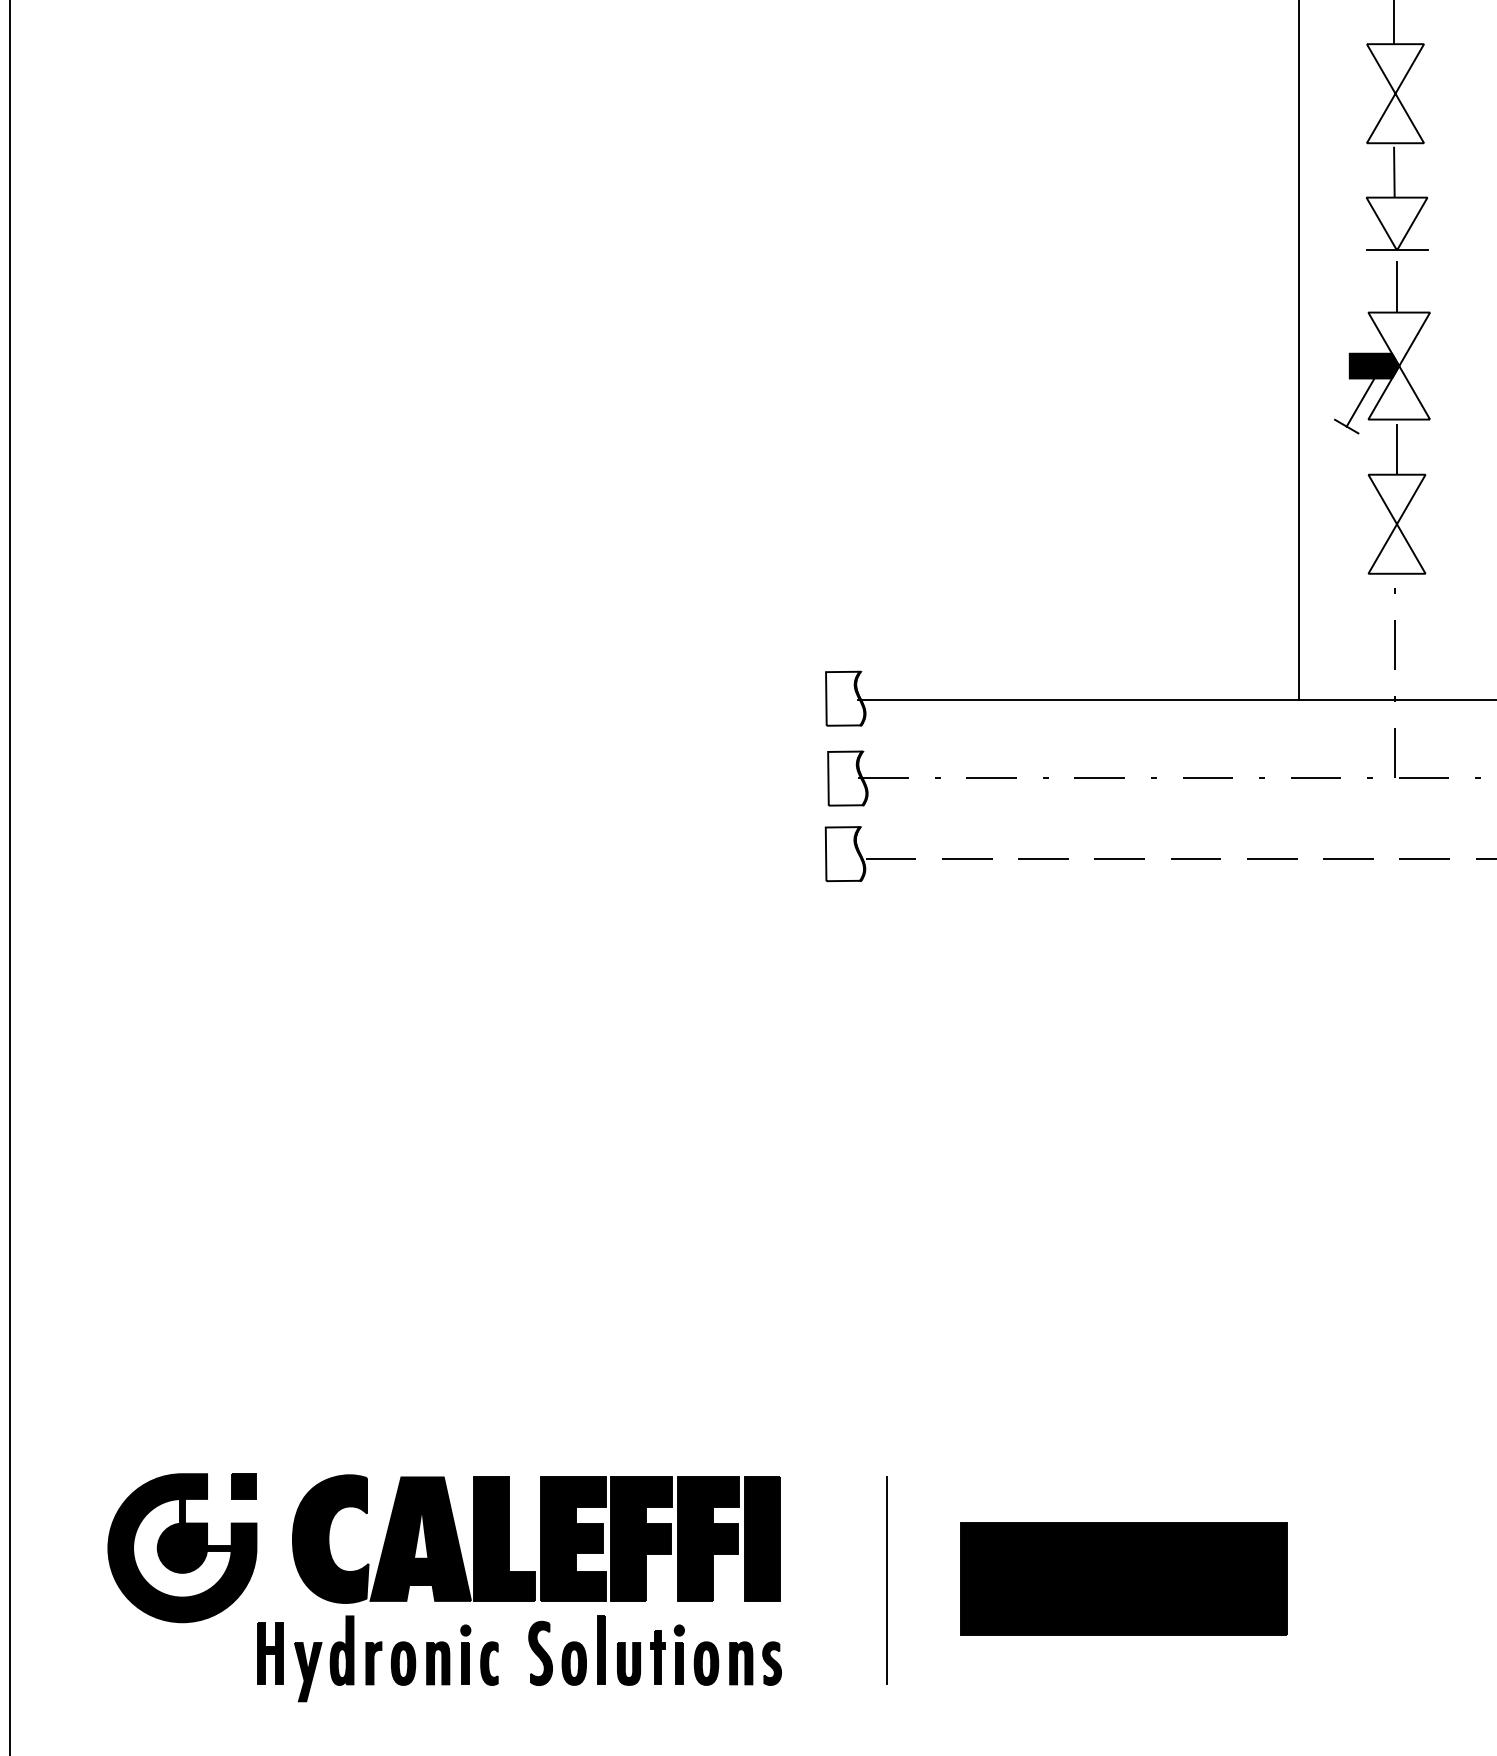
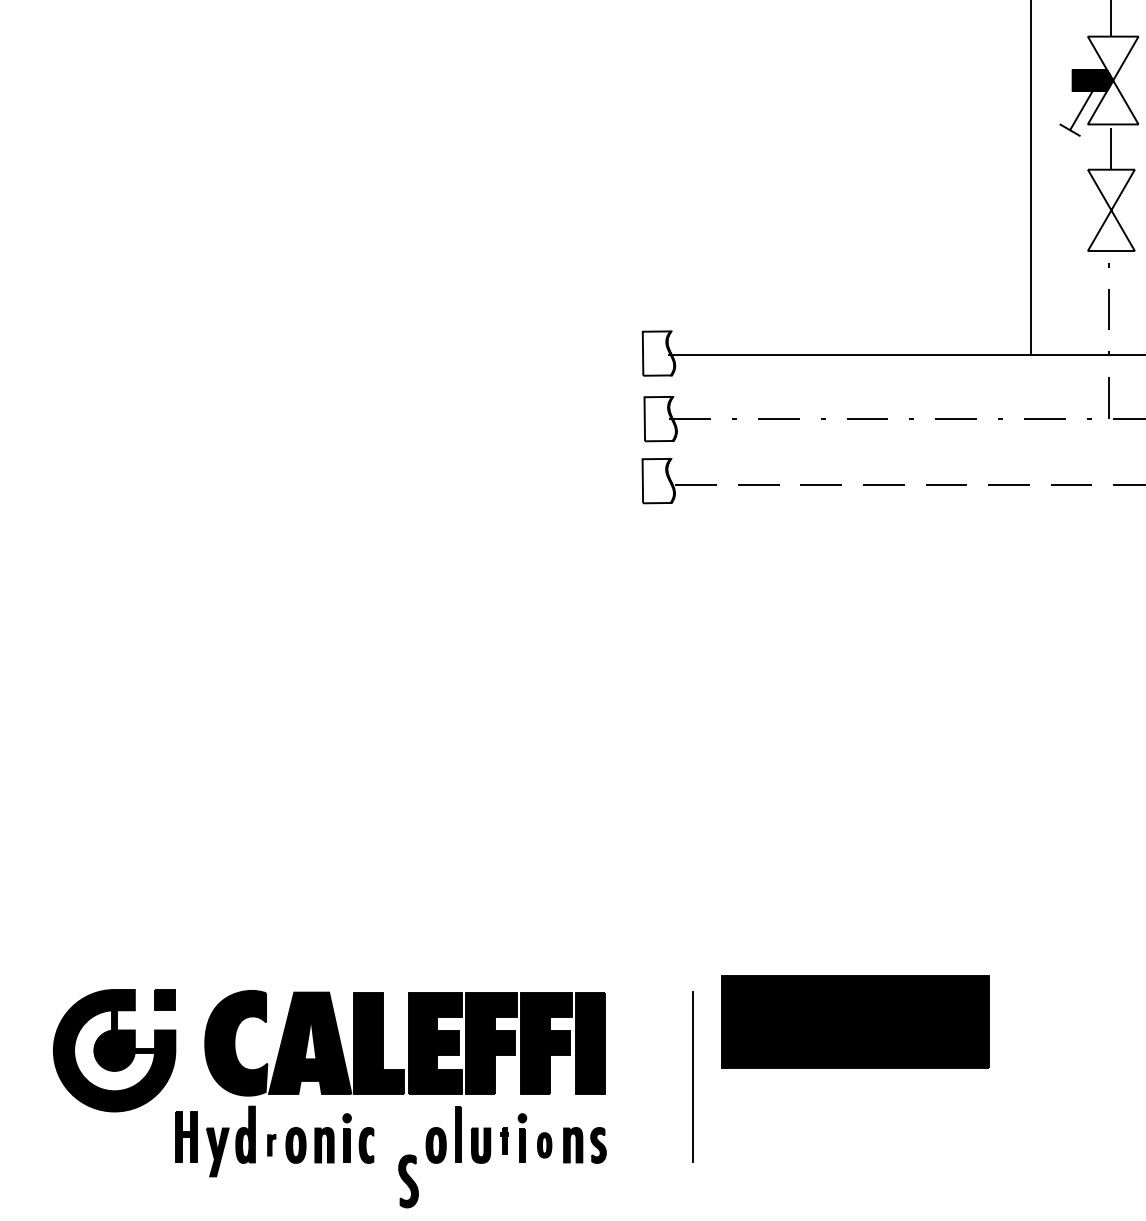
part: (1123, 1578) -> (854, 1021), moved
part: (540, 1652) -> (408, 1180), moved
part: (657, 1657) -> (504, 1140), size x0.6
part: (373, 1663) -> (271, 1145), size x0.6
part: (706, 1663) -> (544, 1145), size x0.7

